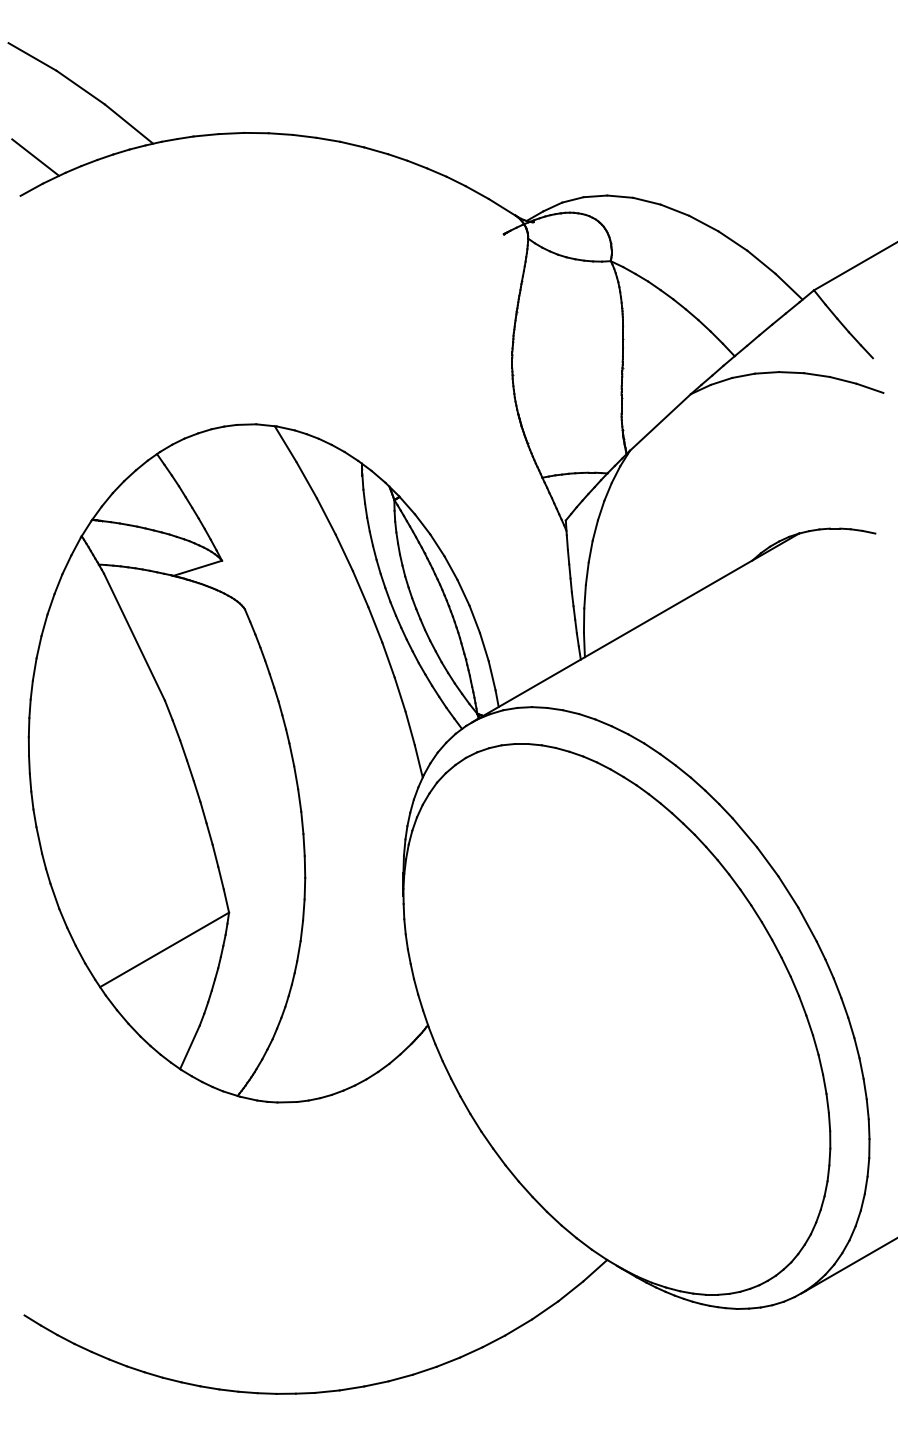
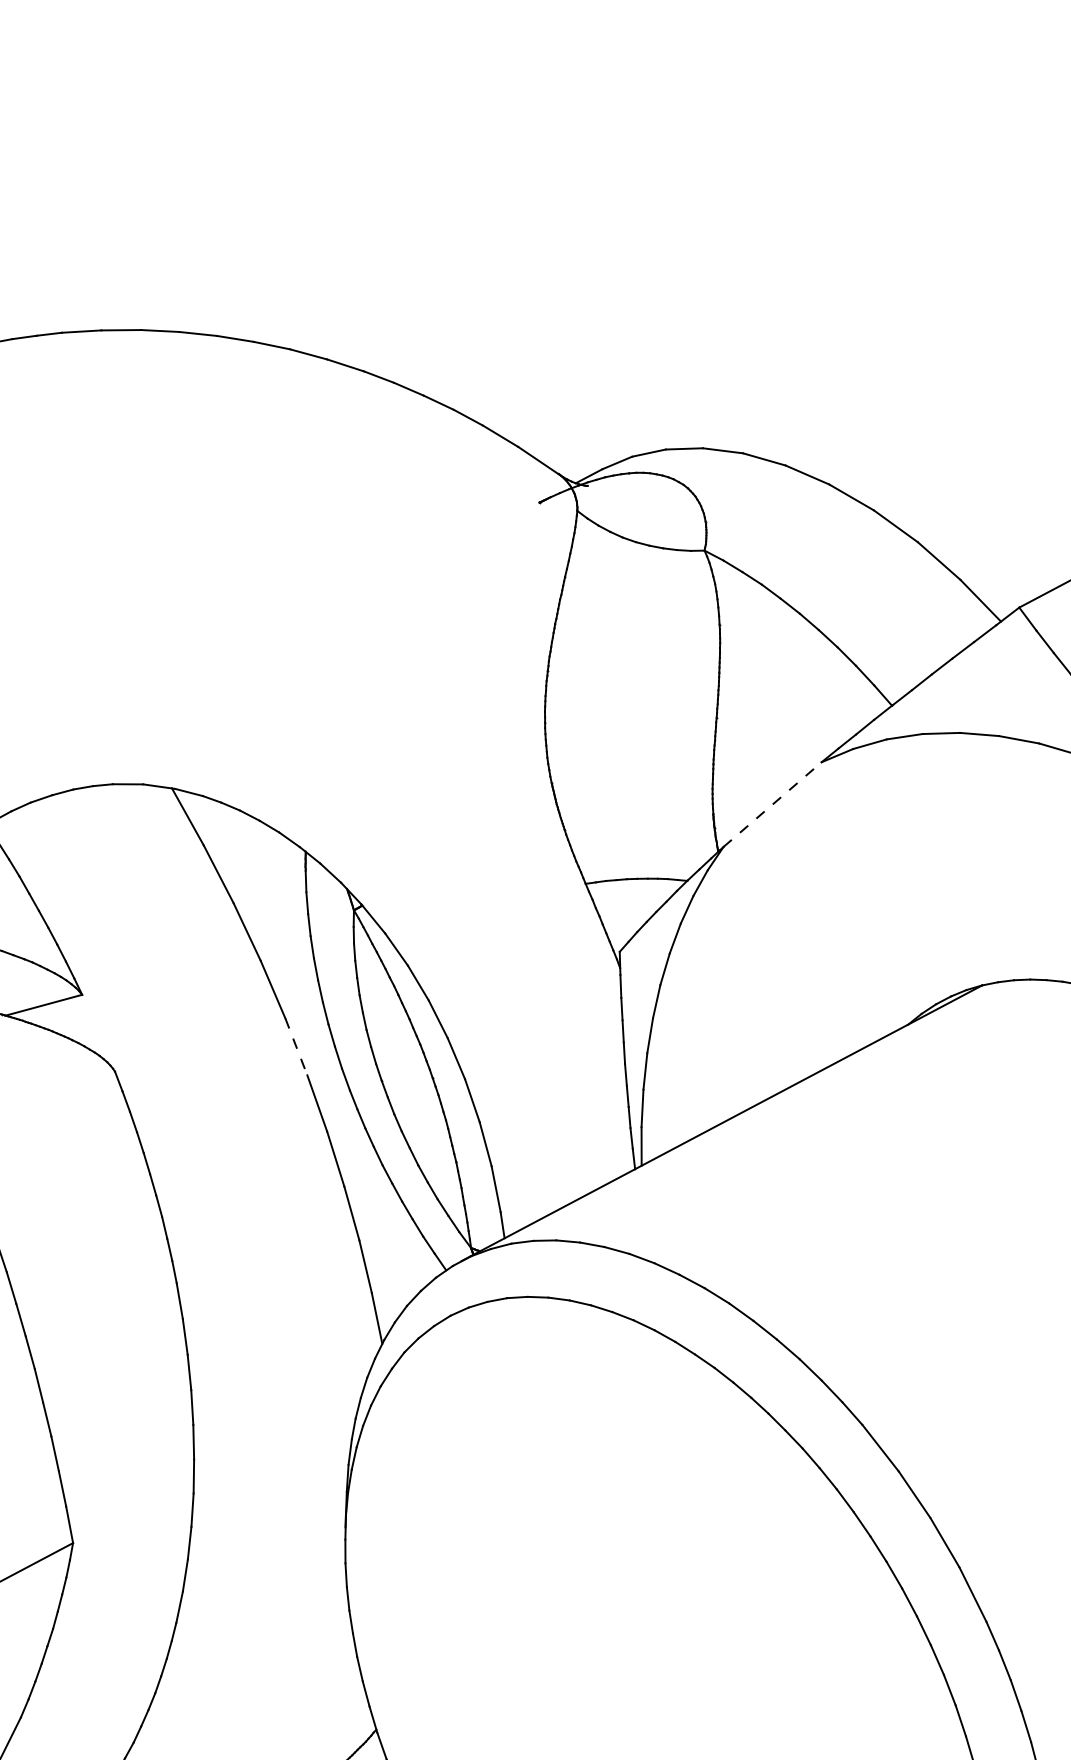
line: (660, 422) -> (772, 804), solid -> dashed
line: (360, 589) -> (296, 1047), solid -> dashed

